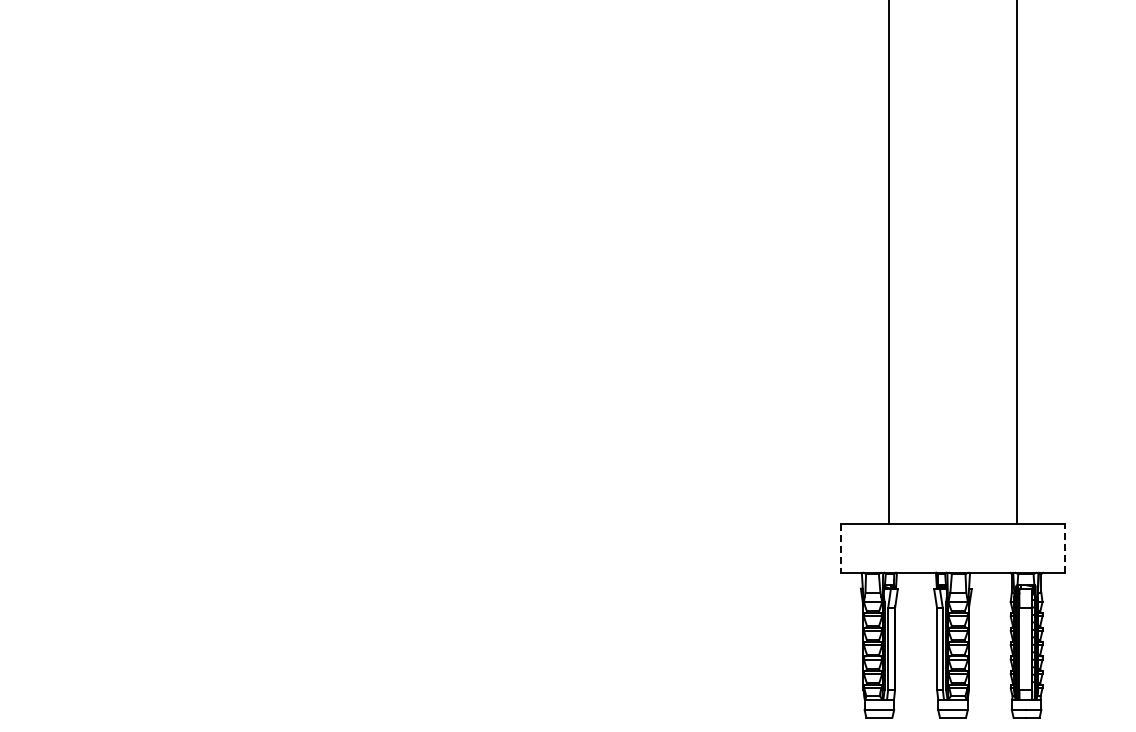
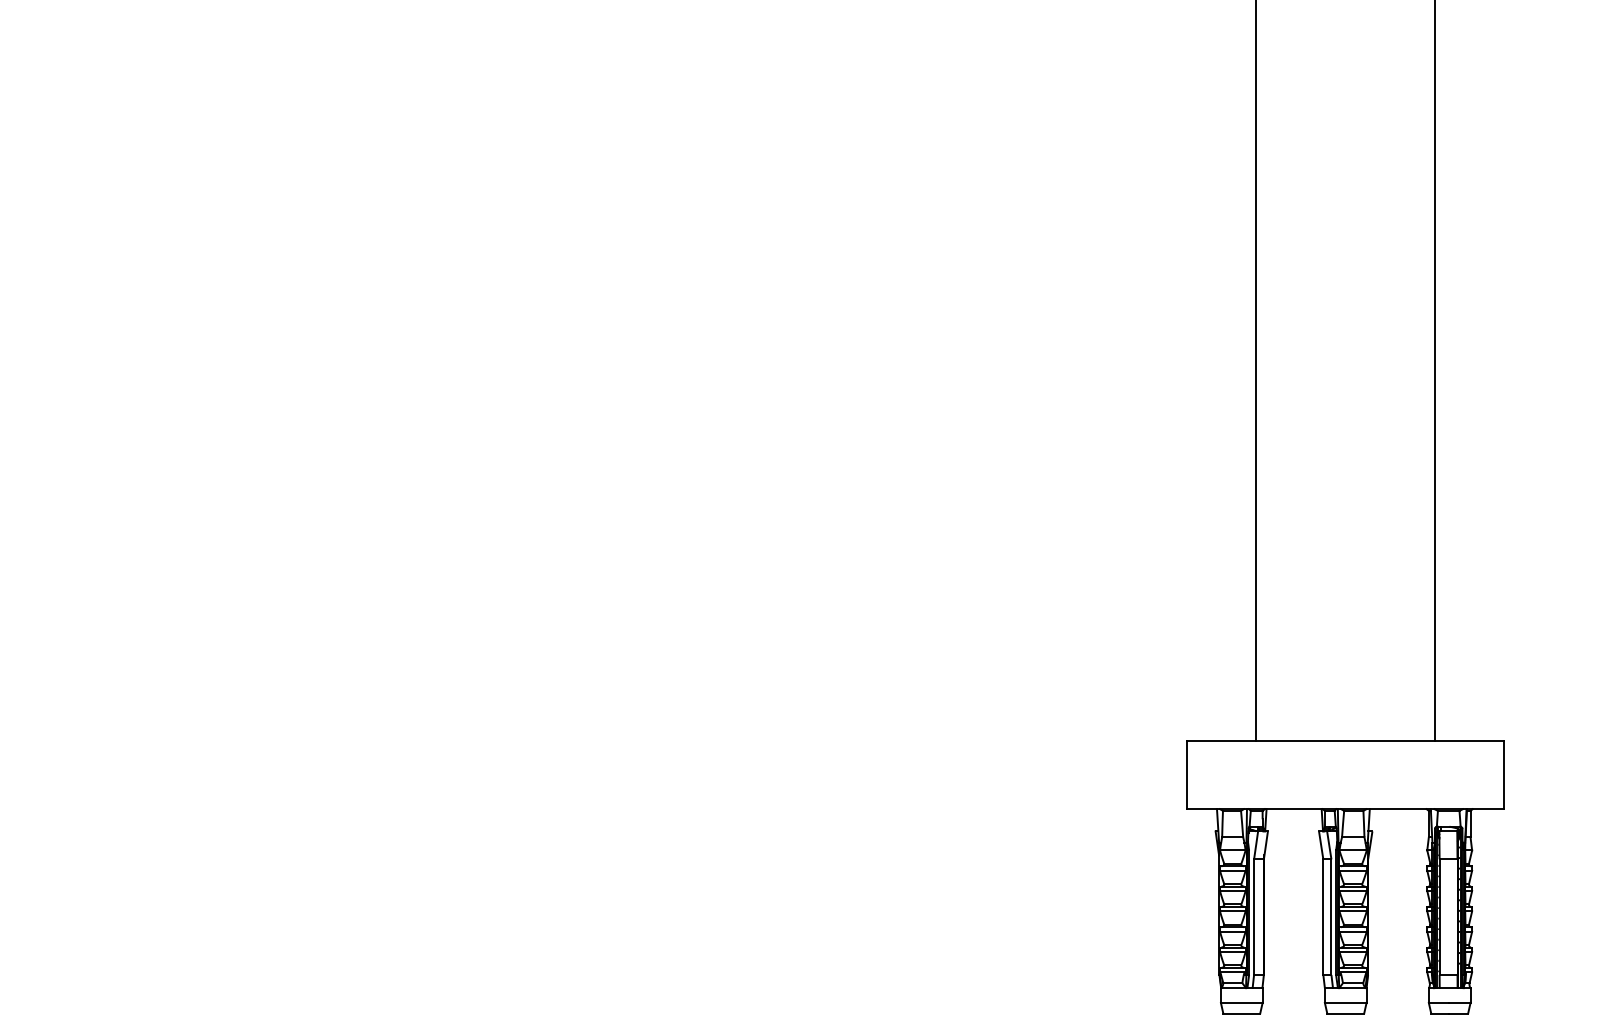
line: (1065, 548) -> (1504, 774), dashed -> solid
line: (840, 549) -> (1186, 776), dashed -> solid

